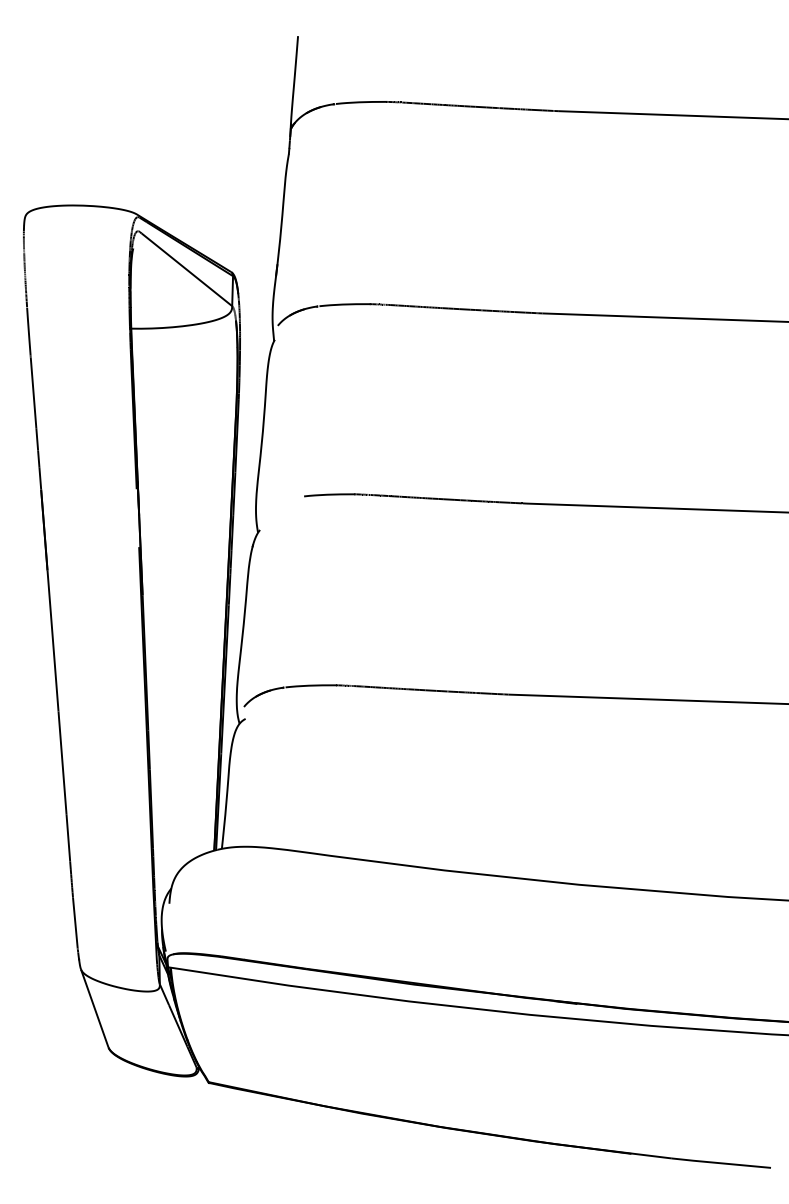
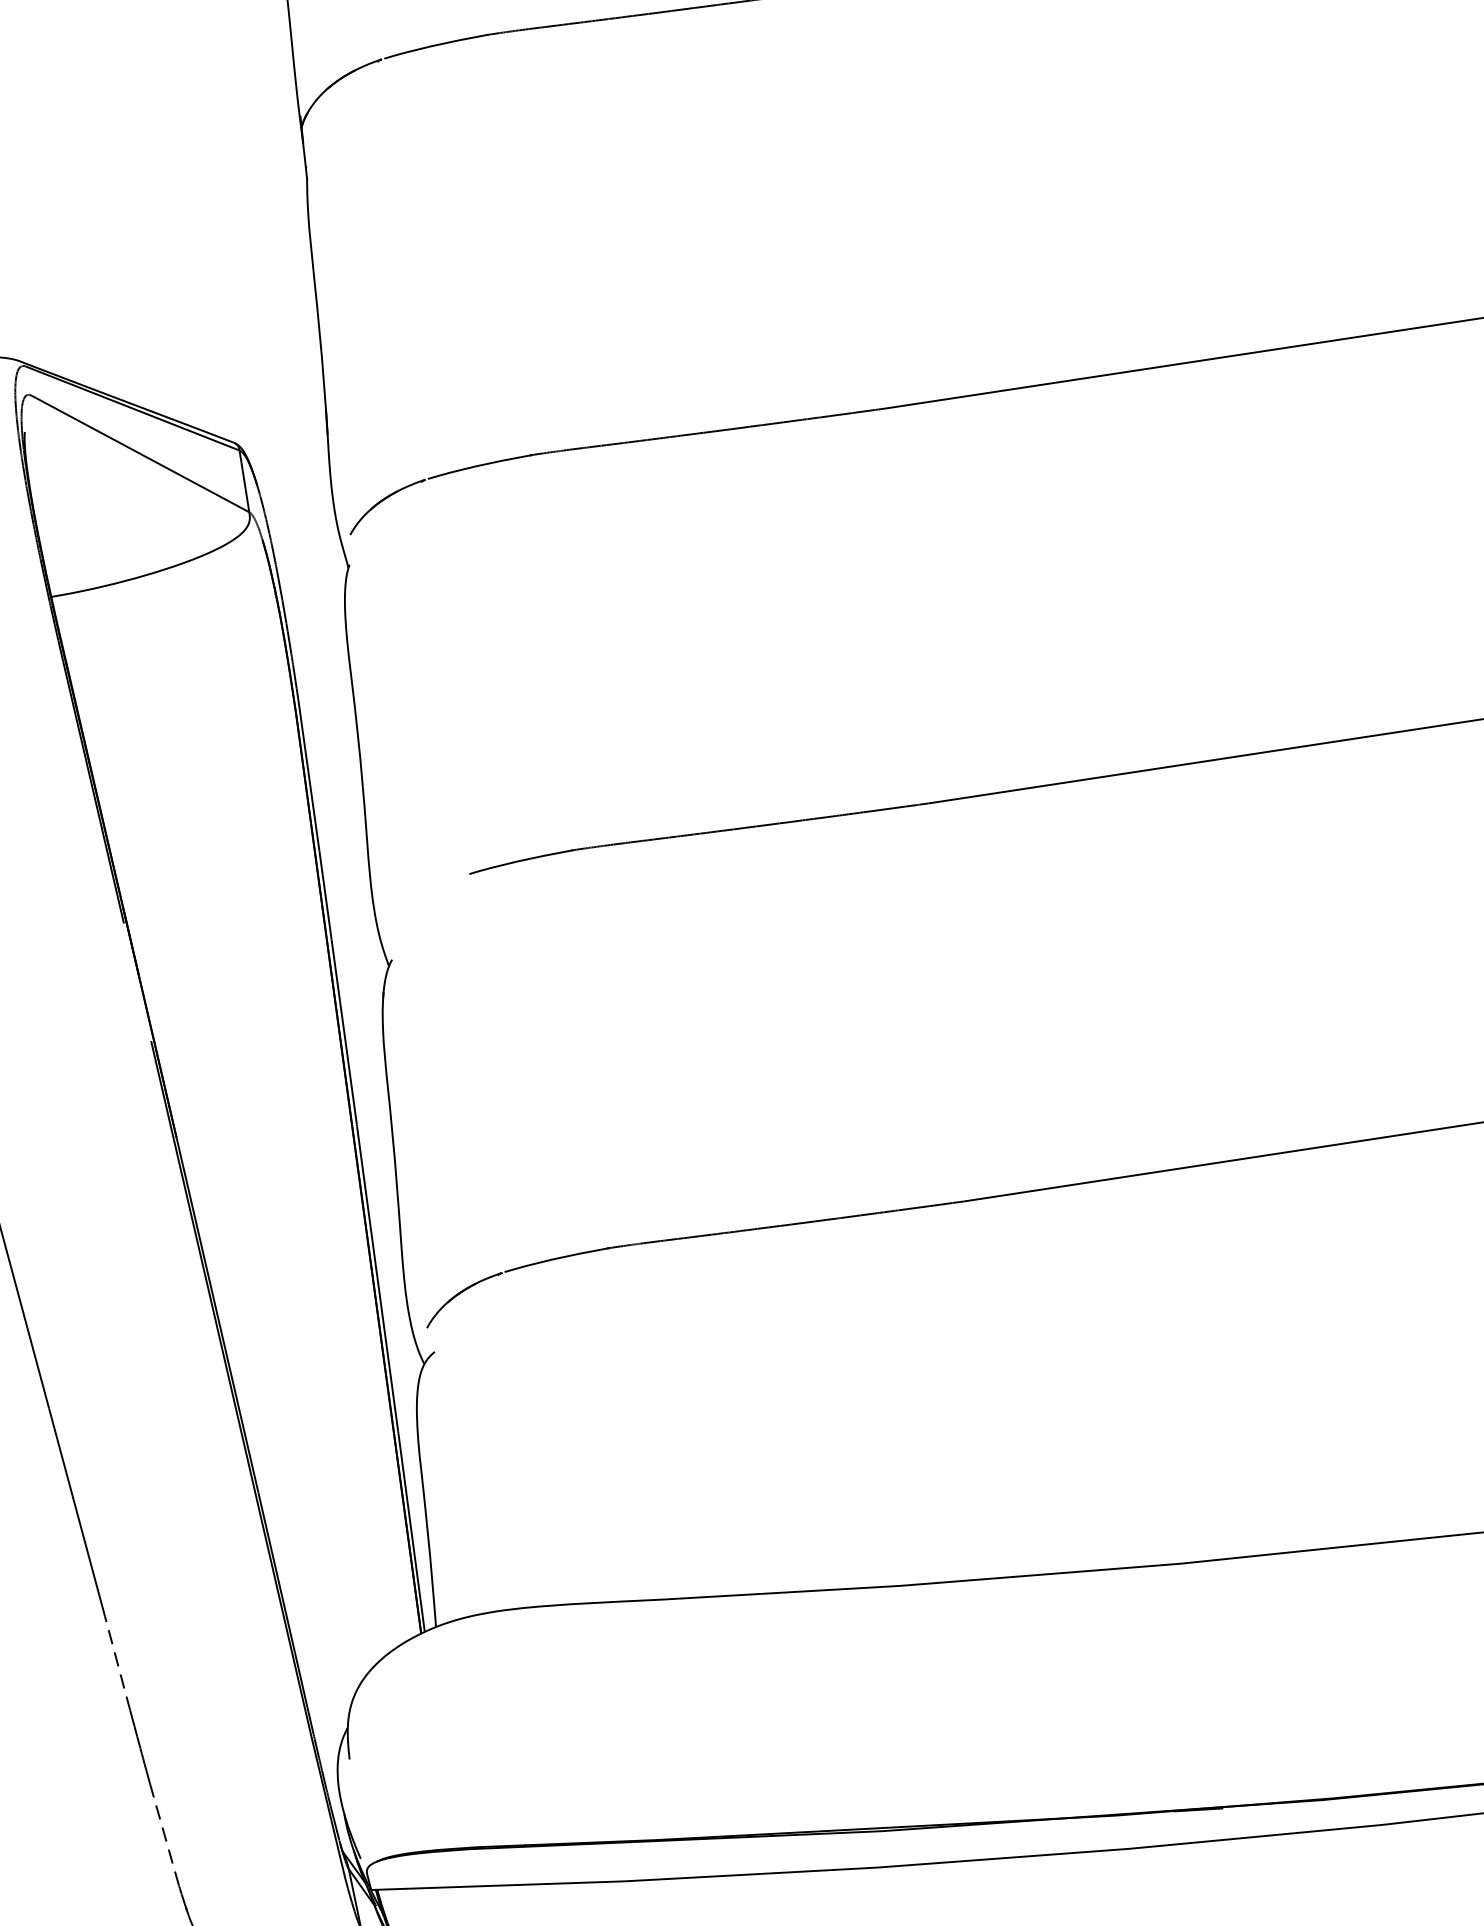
line: (68, 837) -> (117, 1662), solid -> dashed
line: (75, 922) -> (164, 1833), solid -> dashed

